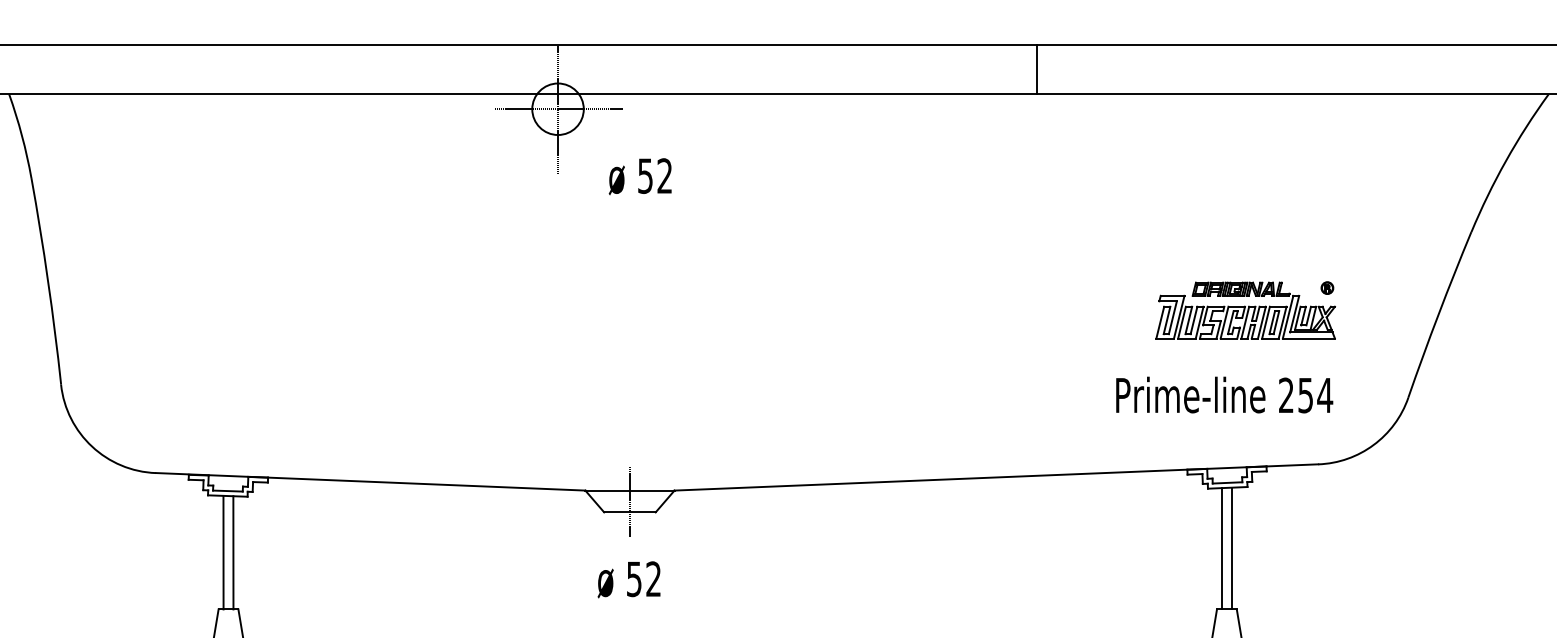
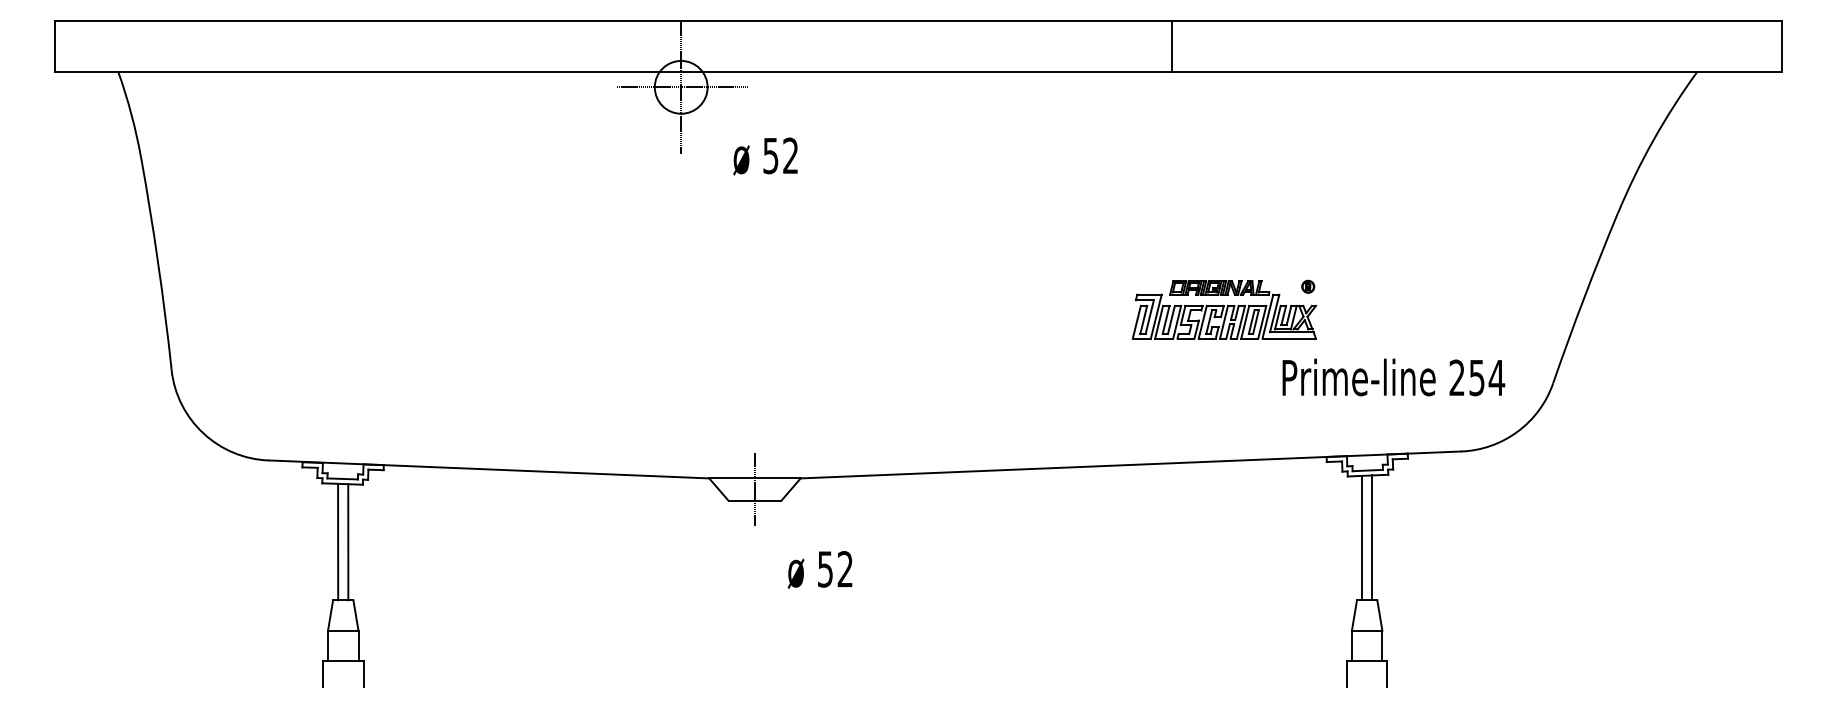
part: (1244, 310) -> (1223, 309), moved
text: (1224, 395) -> (1393, 377), moved
text: (628, 579) -> (819, 569), moved

